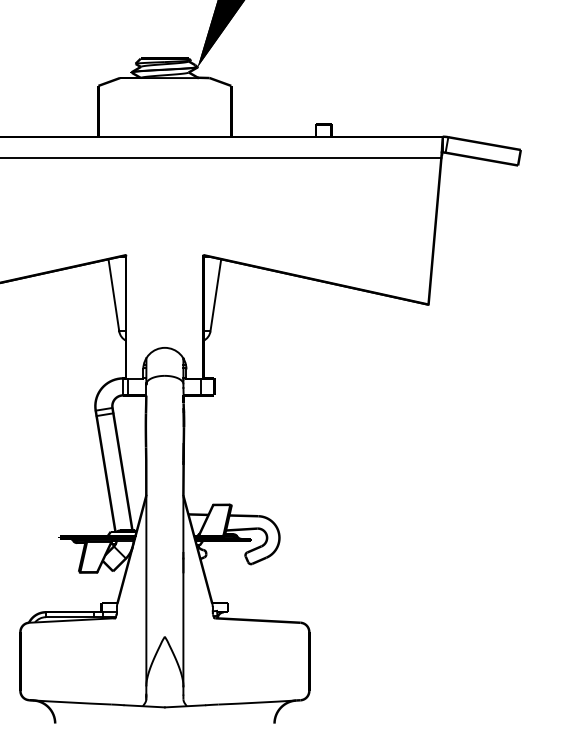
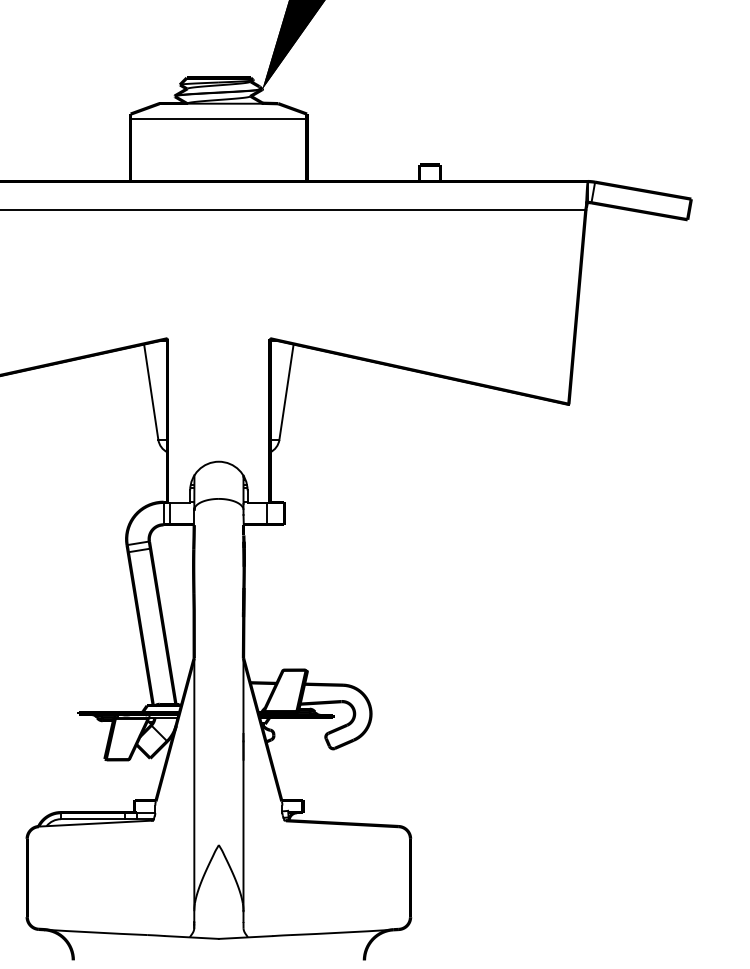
line: (164, 89) -> (218, 119), added

